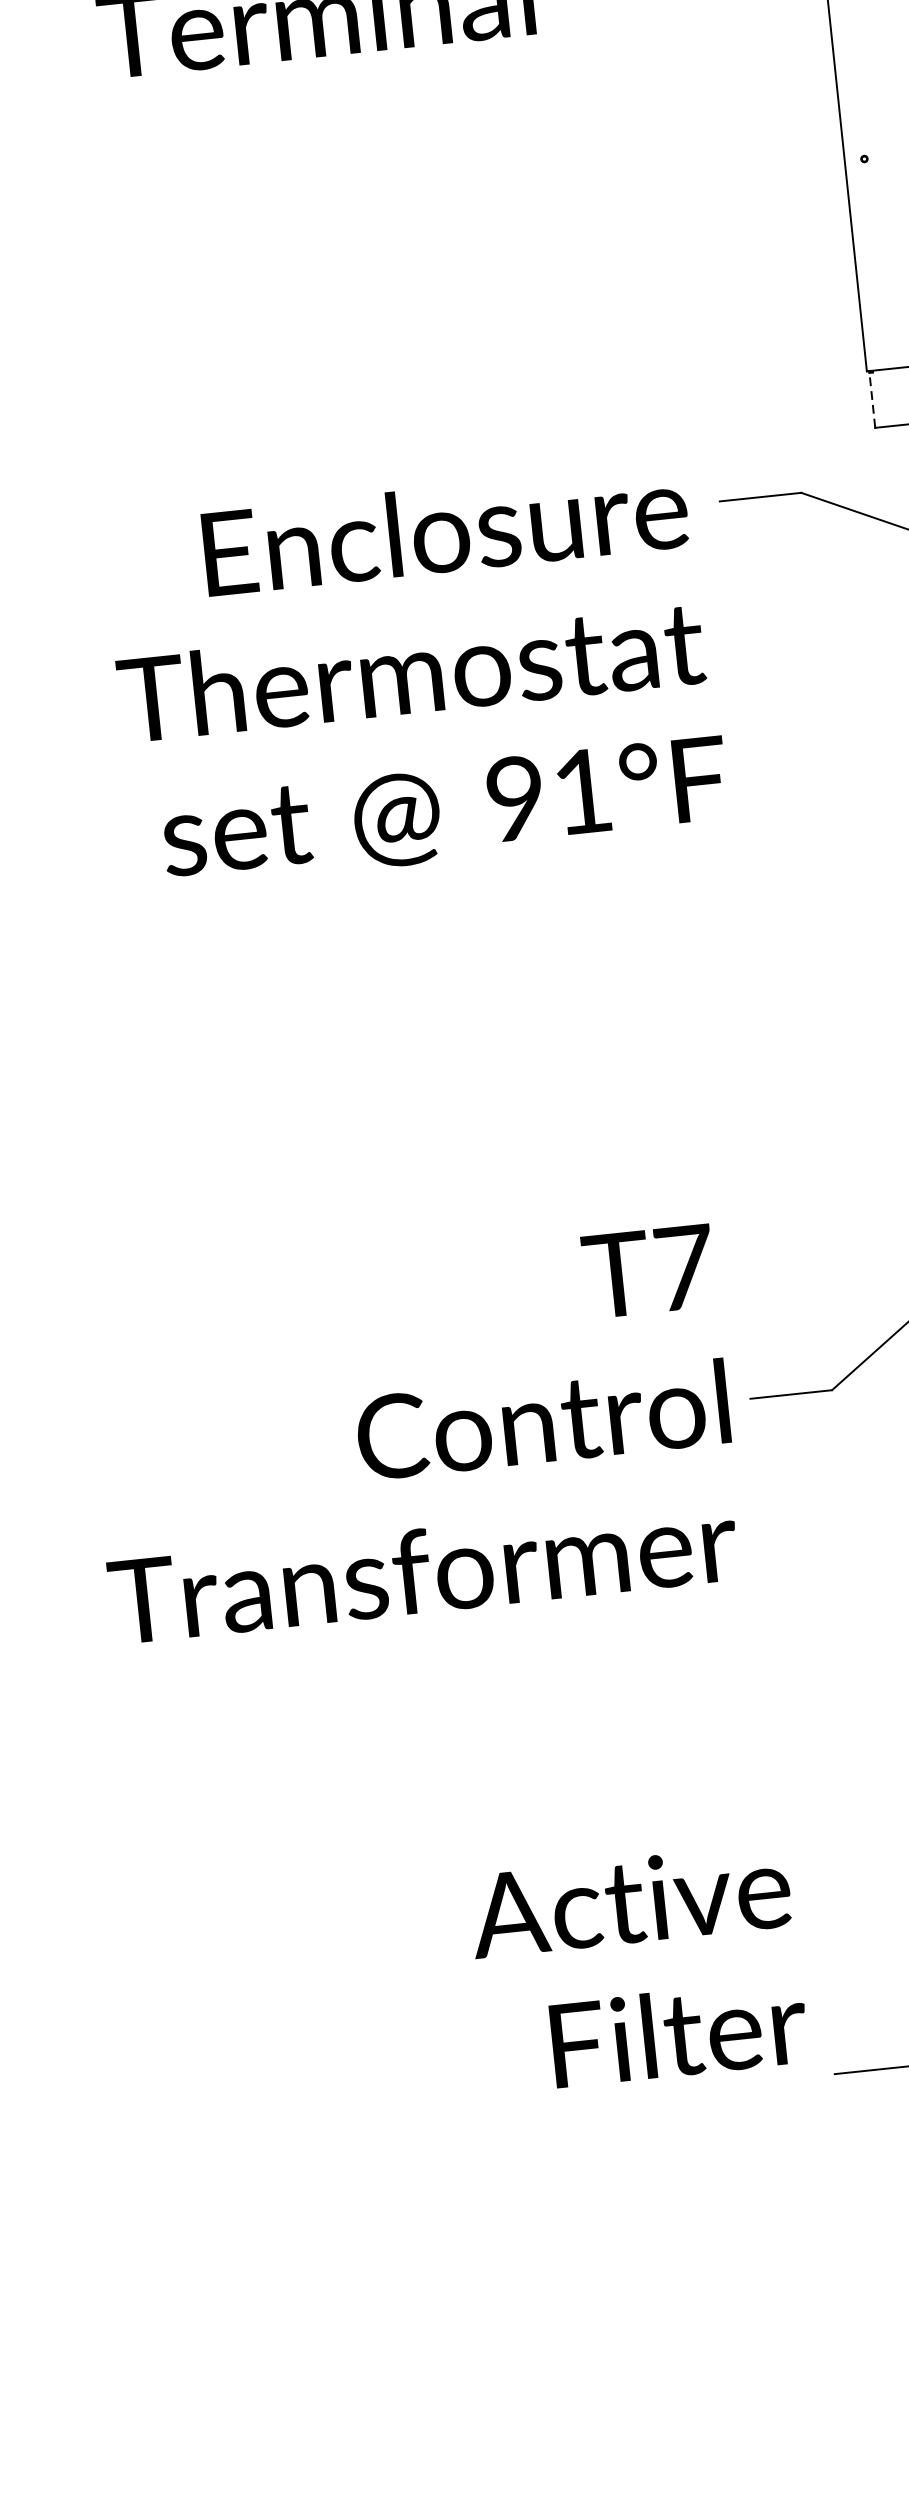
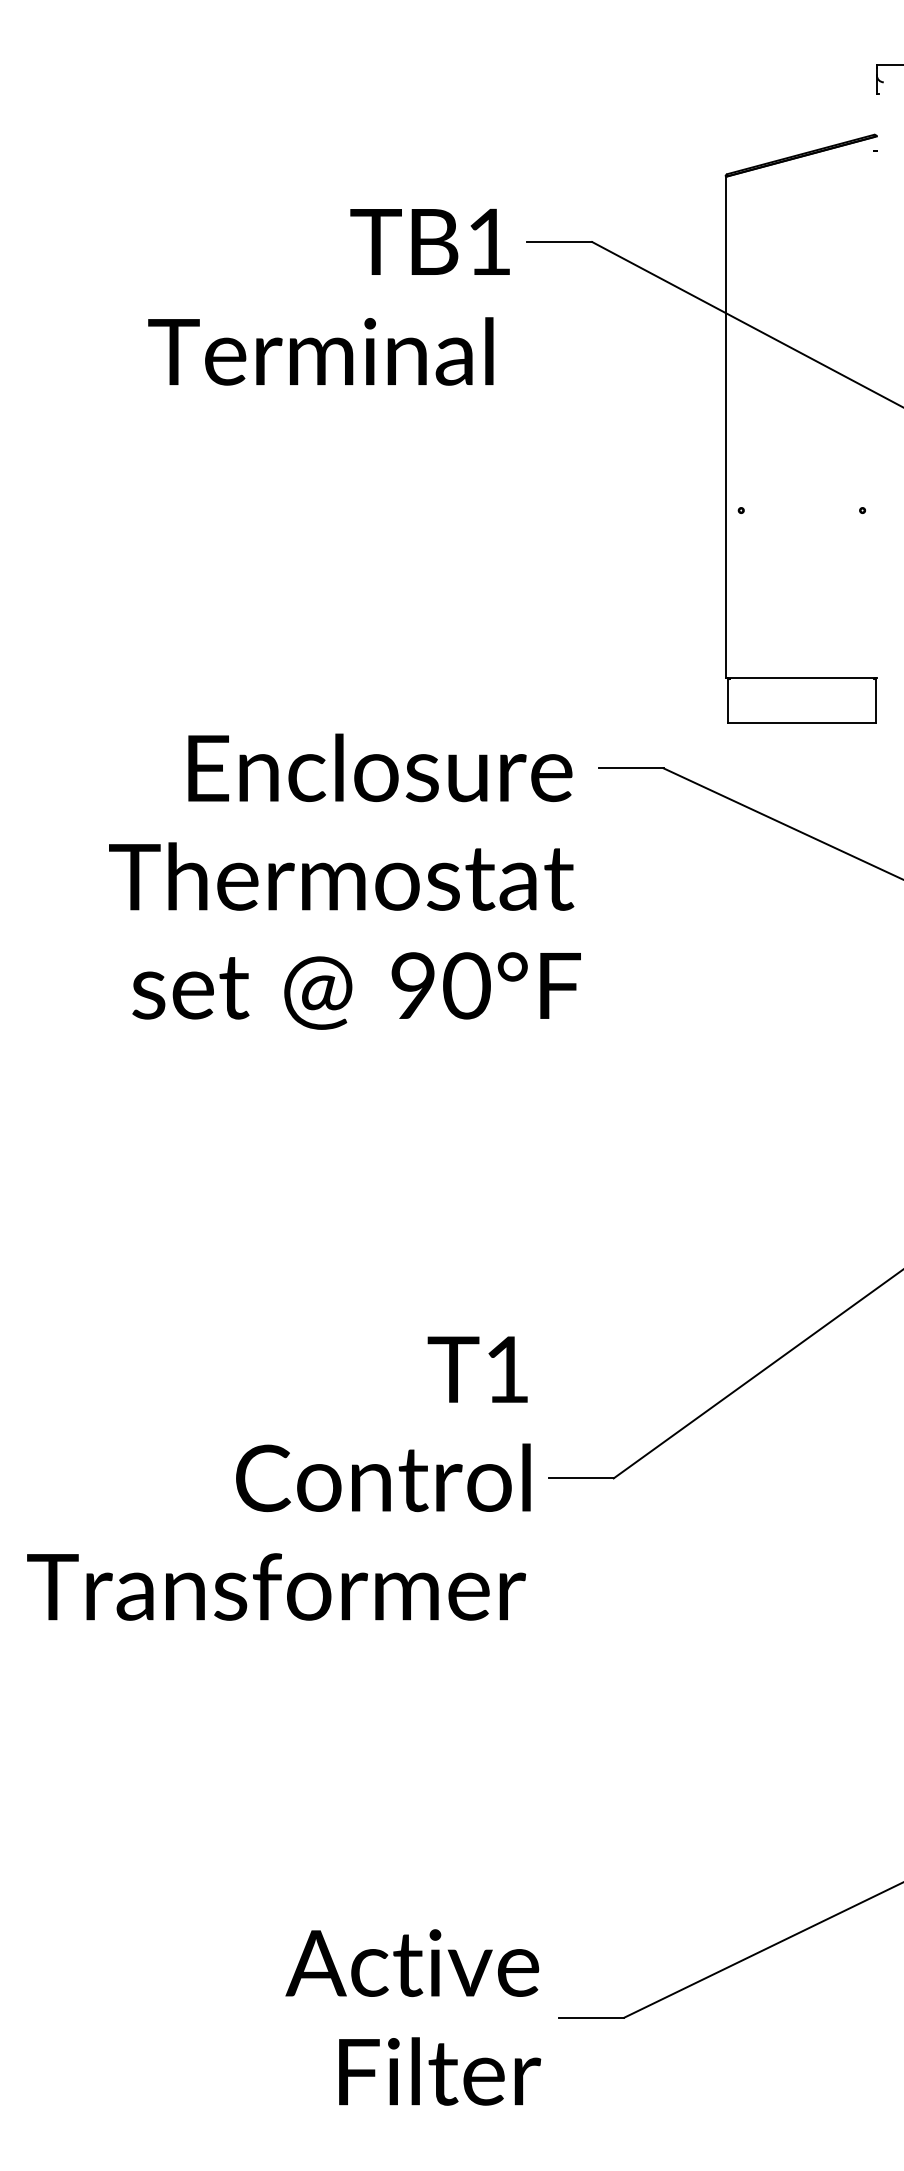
line: (872, 400) -> (727, 701), dashed -> solid
text: (582, 791) -> (466, 985), 91°F -> 90°F
text: (684, 1267) -> (507, 1369), T7 -> T1
text: (638, 1968) -> (413, 2017), moved

